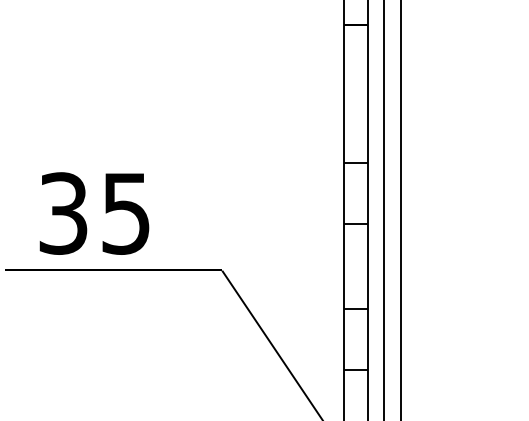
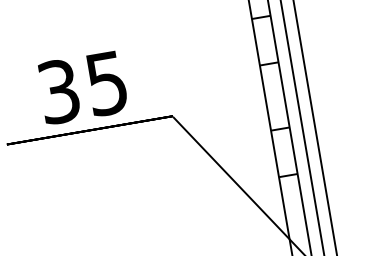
text: (94, 213) -> (82, 87), moved

